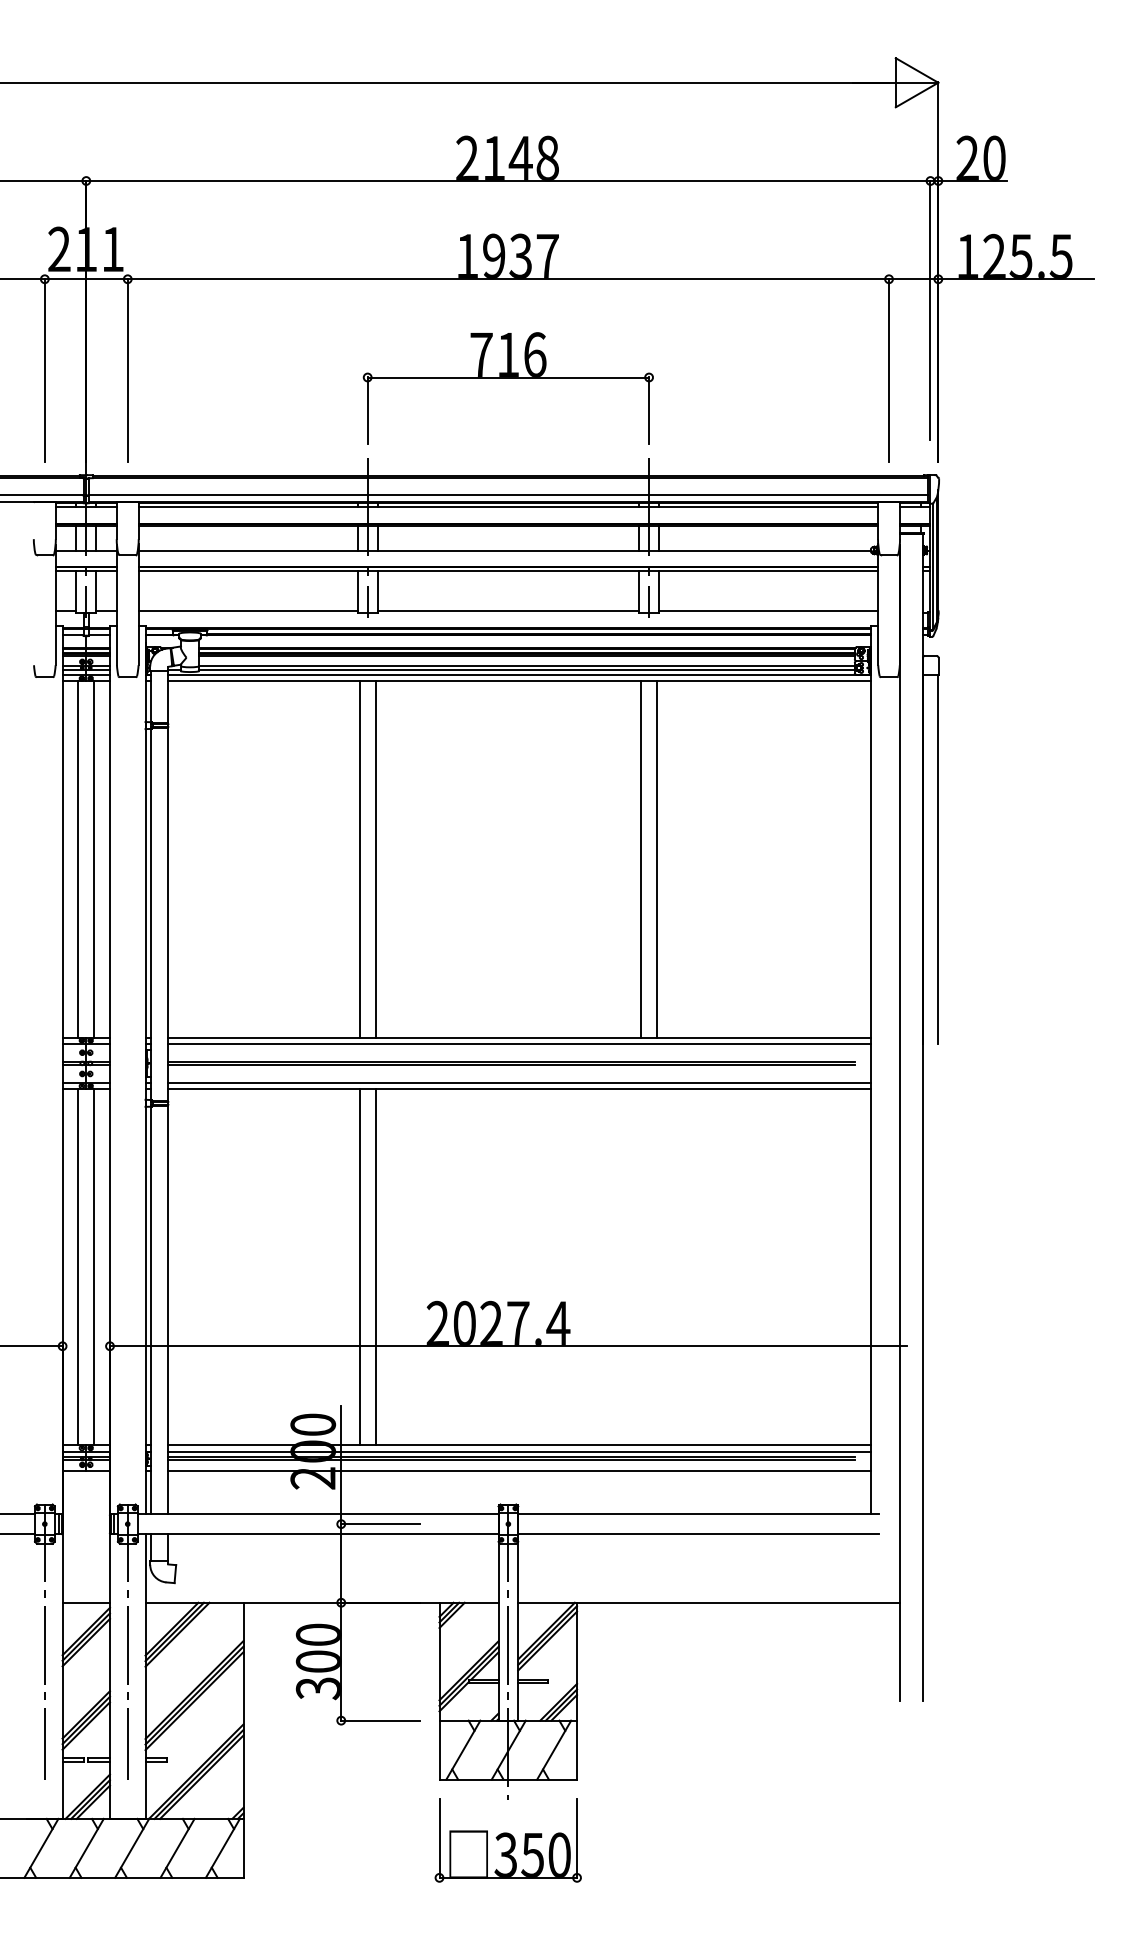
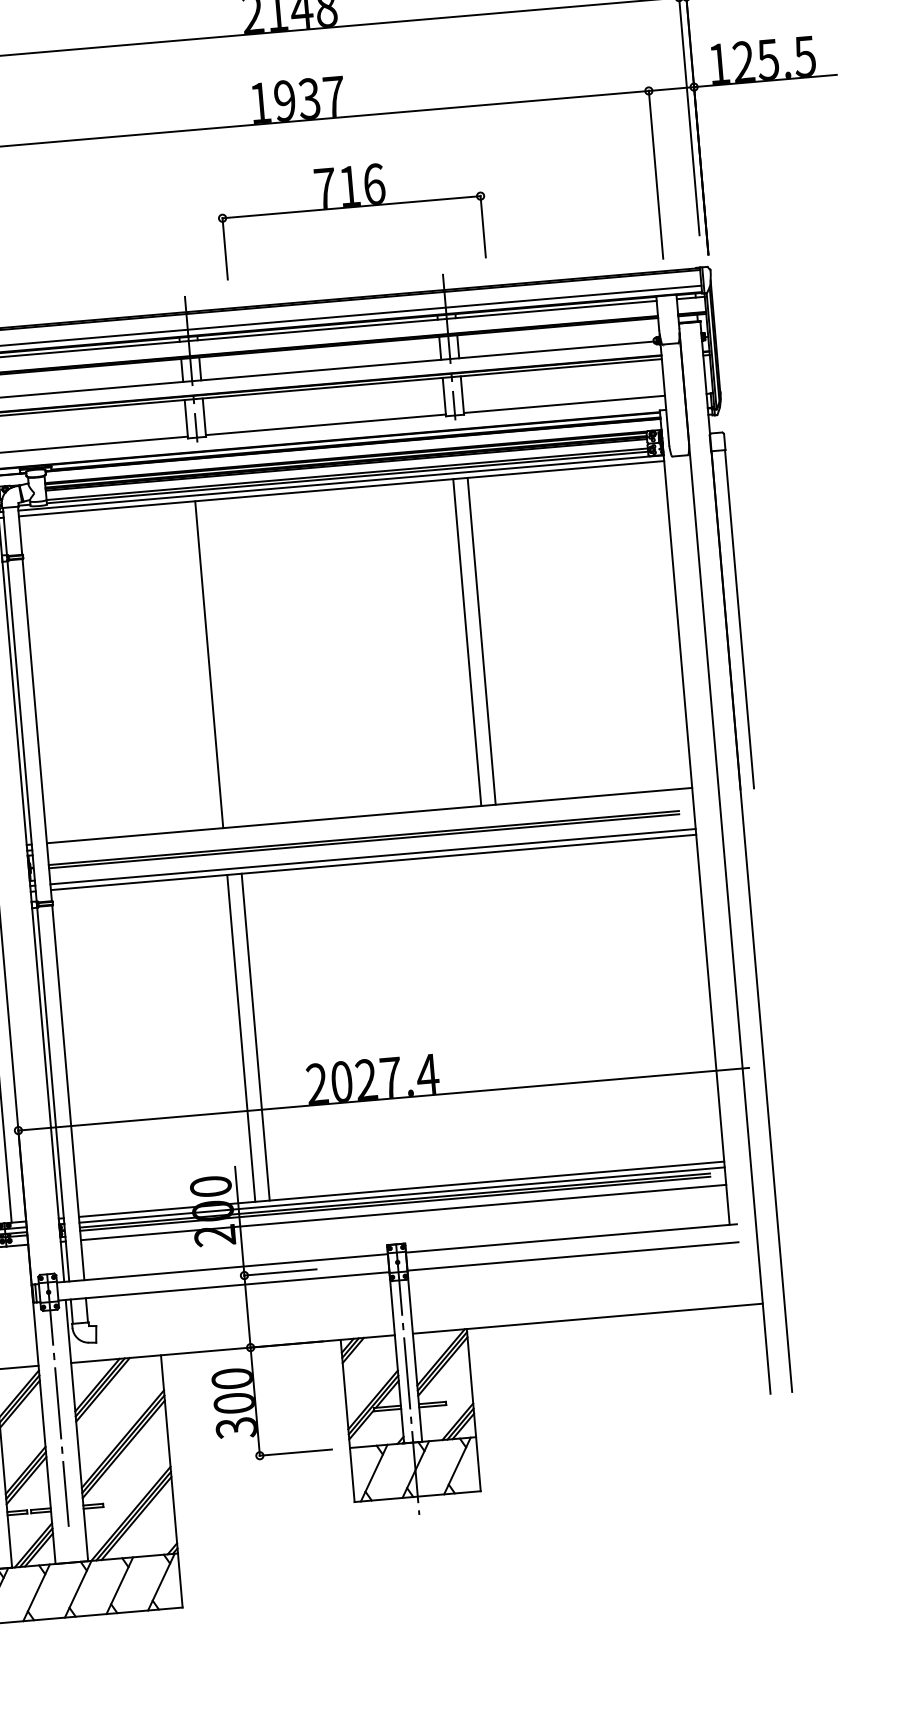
part: (507, 378) -> (350, 208), moved
line: (375, 859) -> (223, 663), removed
line: (519, 1044) -> (370, 821), removed
part: (507, 1840) -> (421, 1552), removed

